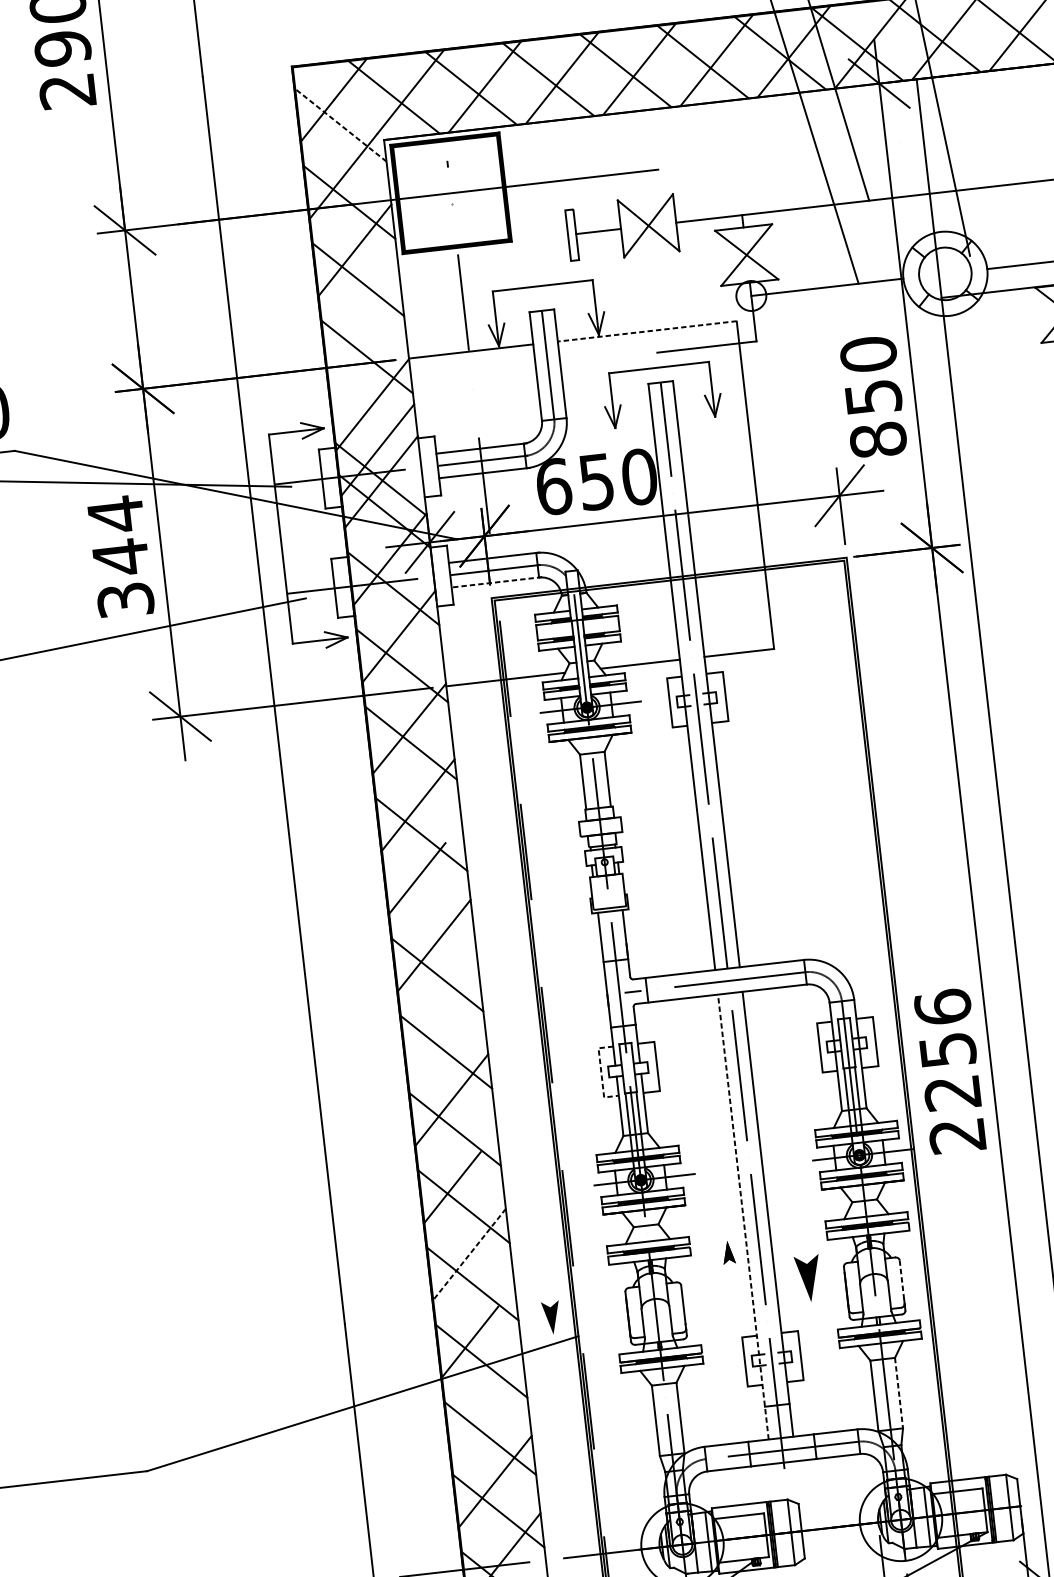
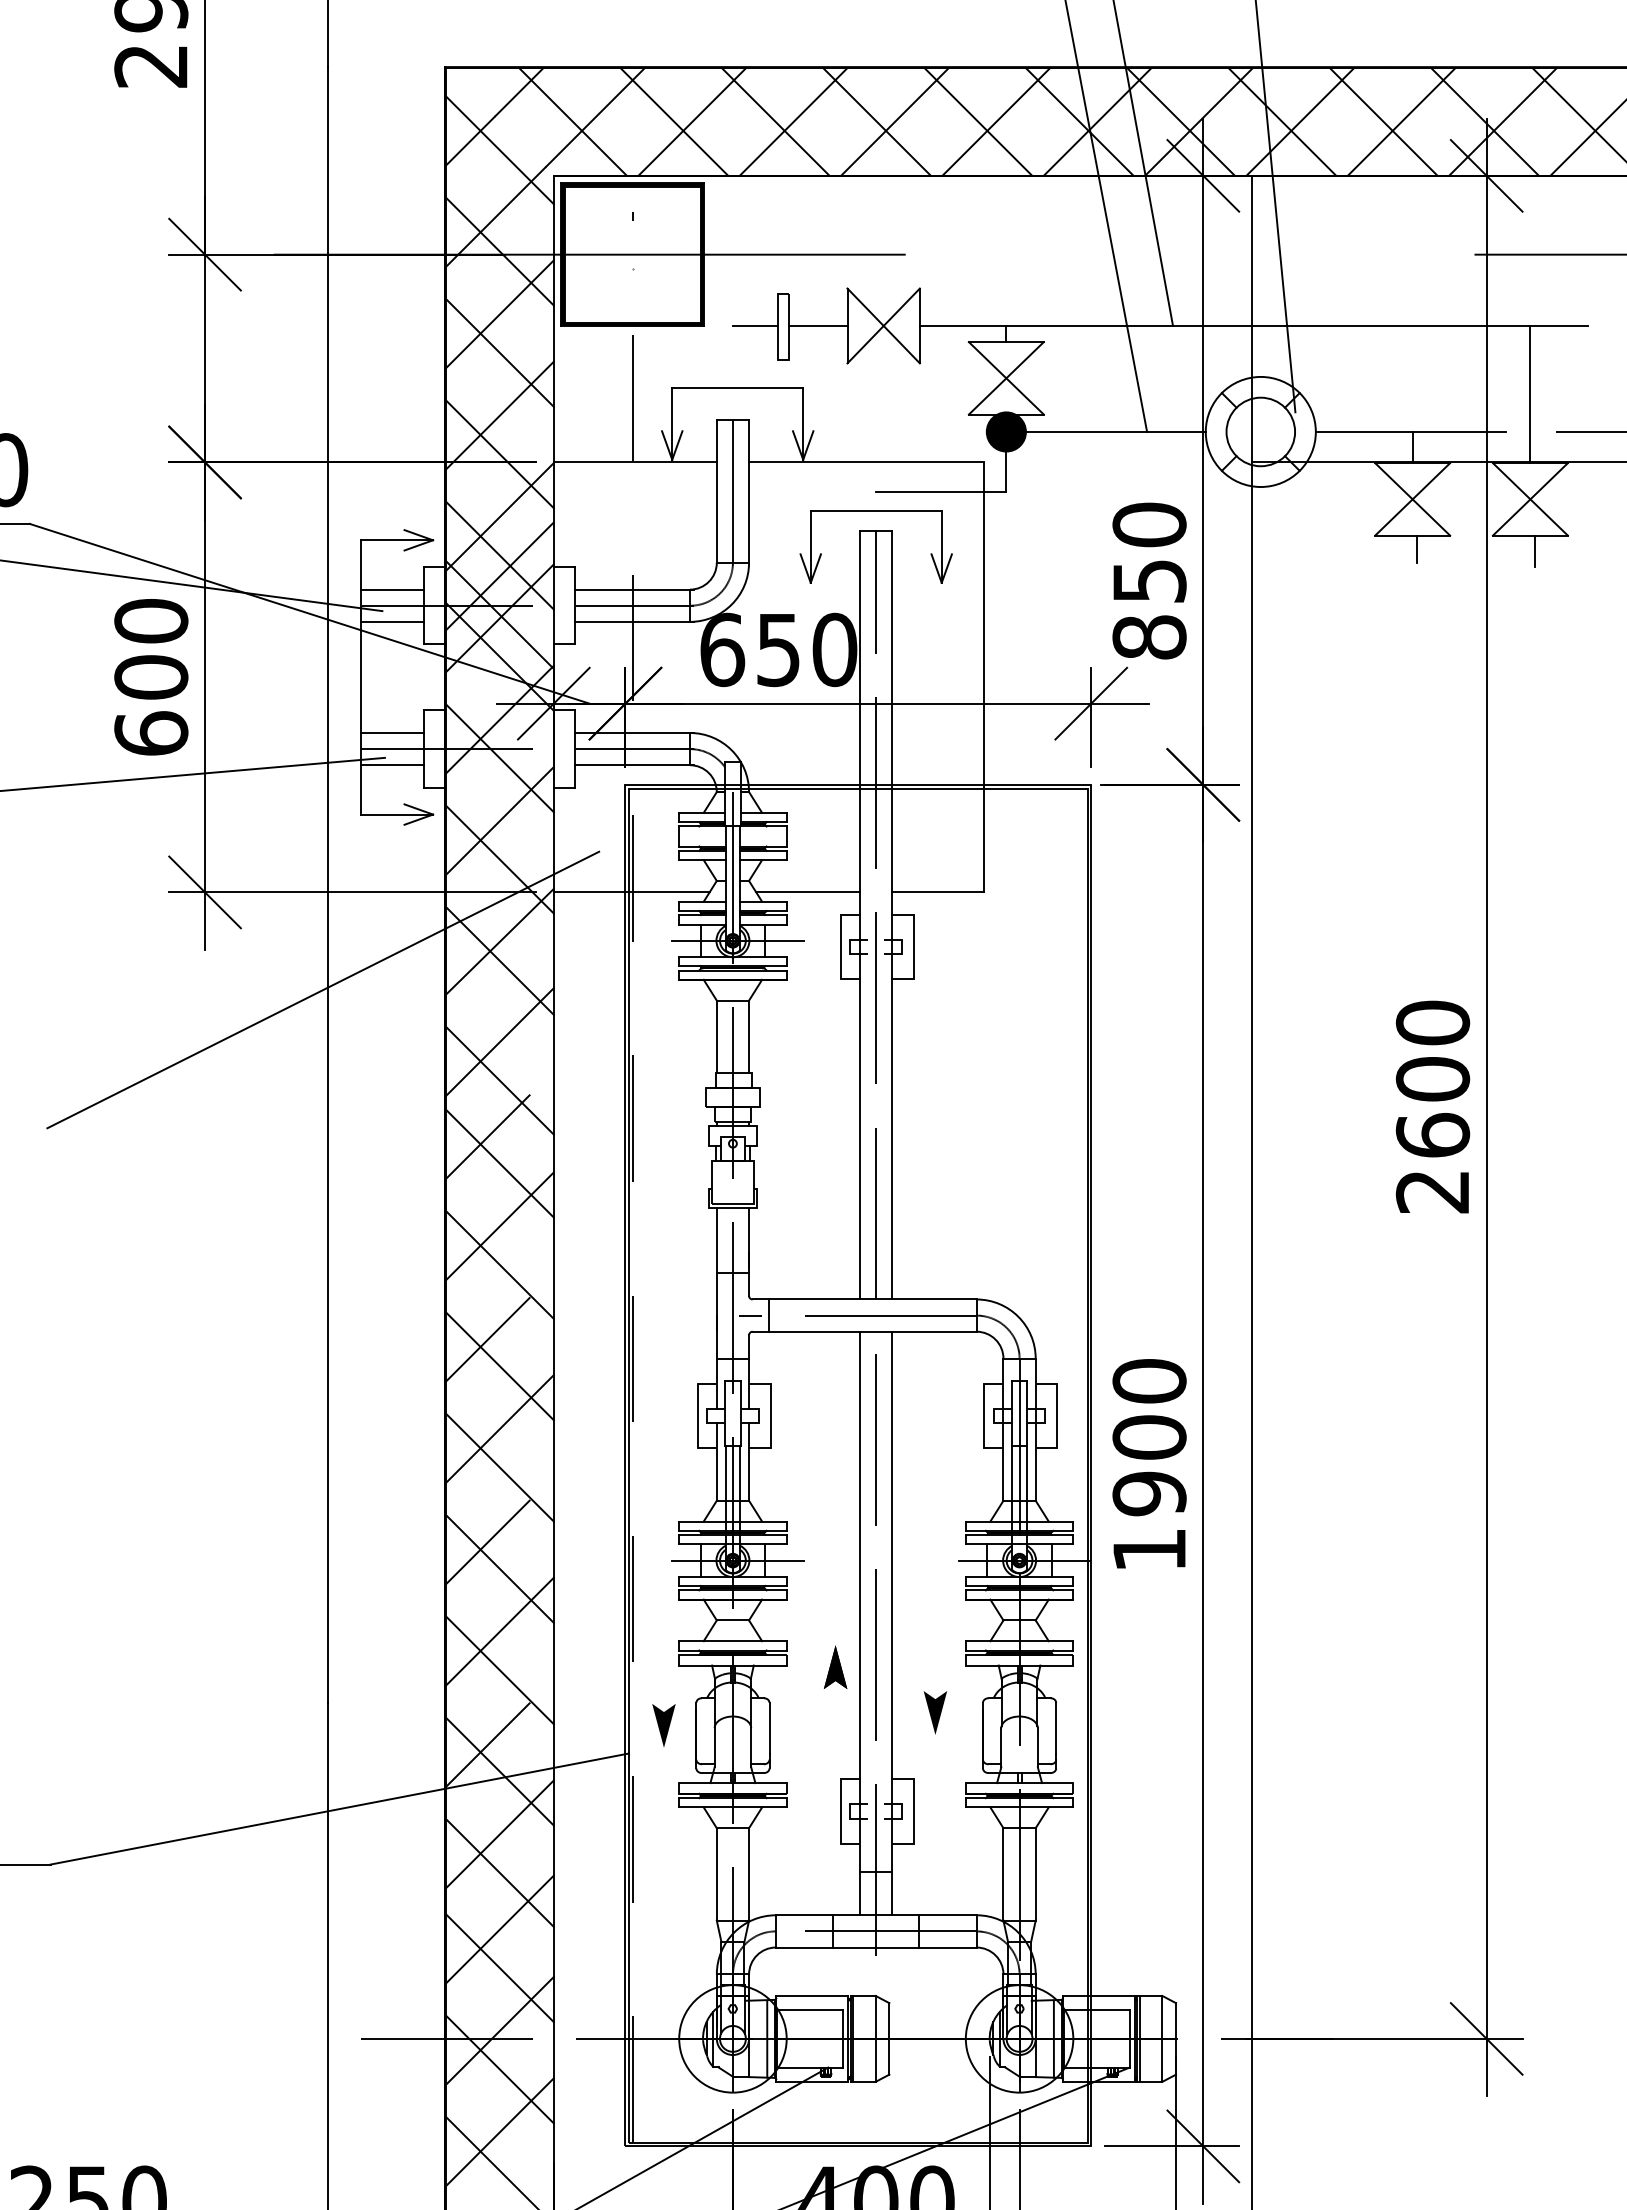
line: (340, 125) -> (499, 150), dashed -> solid
line: (550, 236) -> (755, 325), added
fill: (750, 295) -> (1005, 431), added
line: (363, 327) -> (499, 415), added
line: (646, 331) -> (865, 462), dashed -> solid
line: (375, 434) -> (499, 555), added
line: (297, 469) -> (392, 589), added
line: (299, 493) -> (392, 621), added
text: (120, 556) -> (151, 676), 344 -> 600
line: (309, 578) -> (392, 732), added
line: (496, 582) -> (634, 765), dashed -> solid
line: (312, 603) -> (392, 765), added
line: (279, 780) -> (323, 989), added
line: (428, 897) -> (499, 1163), added
line: (434, 1032) -> (487, 1339), added
text: (950, 1070) -> (1149, 1464), 2256 -> 1900
line: (601, 1073) -> (697, 1416), dashed -> solid
line: (743, 1217) -> (860, 1623), dashed -> solid
part: (728, 1251) -> (835, 1666), size x1.43
line: (469, 1254) -> (499, 1631), dashed -> solid
part: (807, 1278) -> (934, 1712), size x0.71
line: (902, 1279) -> (1056, 1727), dashed -> solid
part: (551, 1317) -> (663, 1725), moved
line: (898, 1393) -> (1035, 1874), dashed -> solid
line: (486, 1408) -> (499, 1833), added

